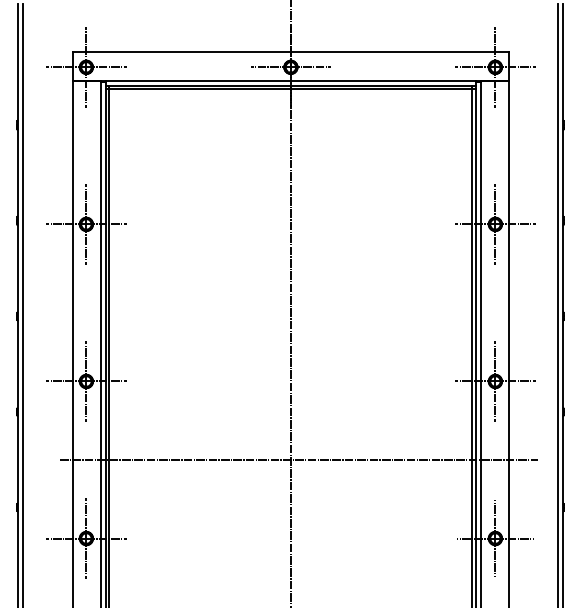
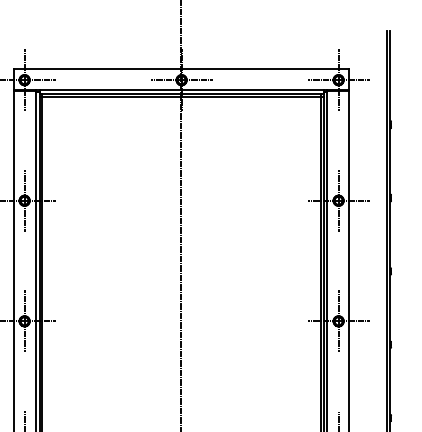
line: (298, 459) -> (187, 381), removed

